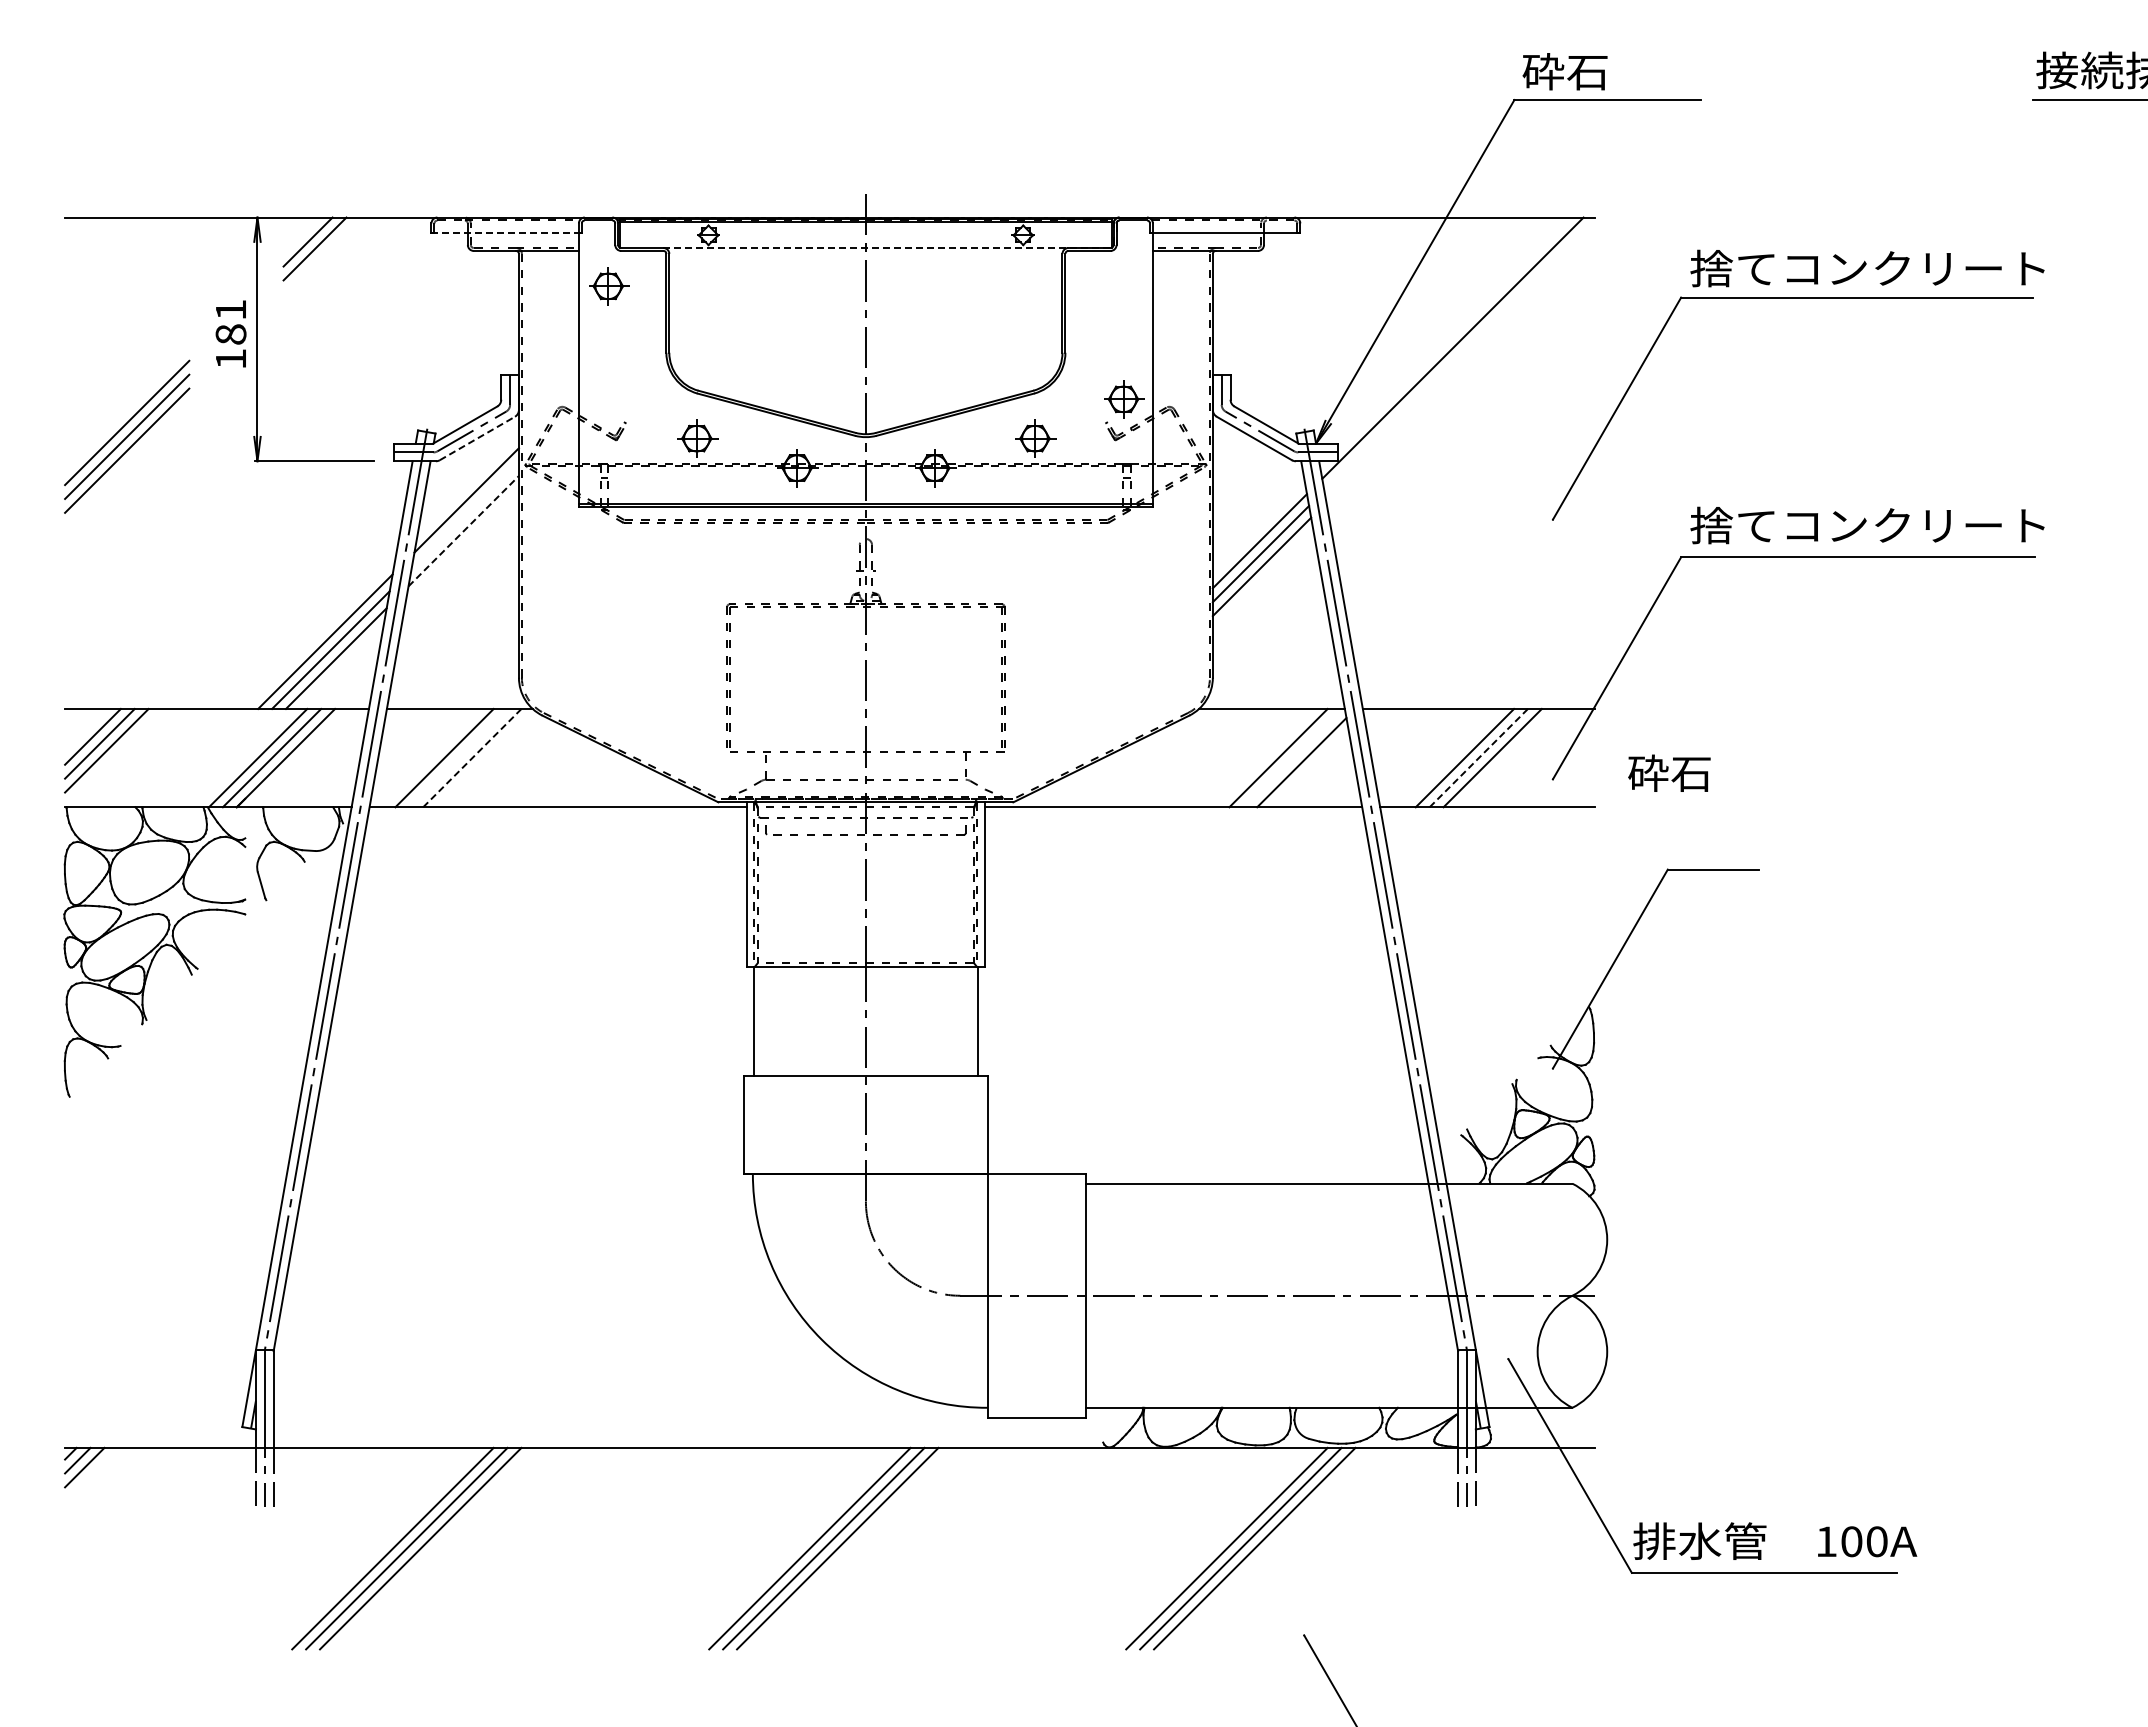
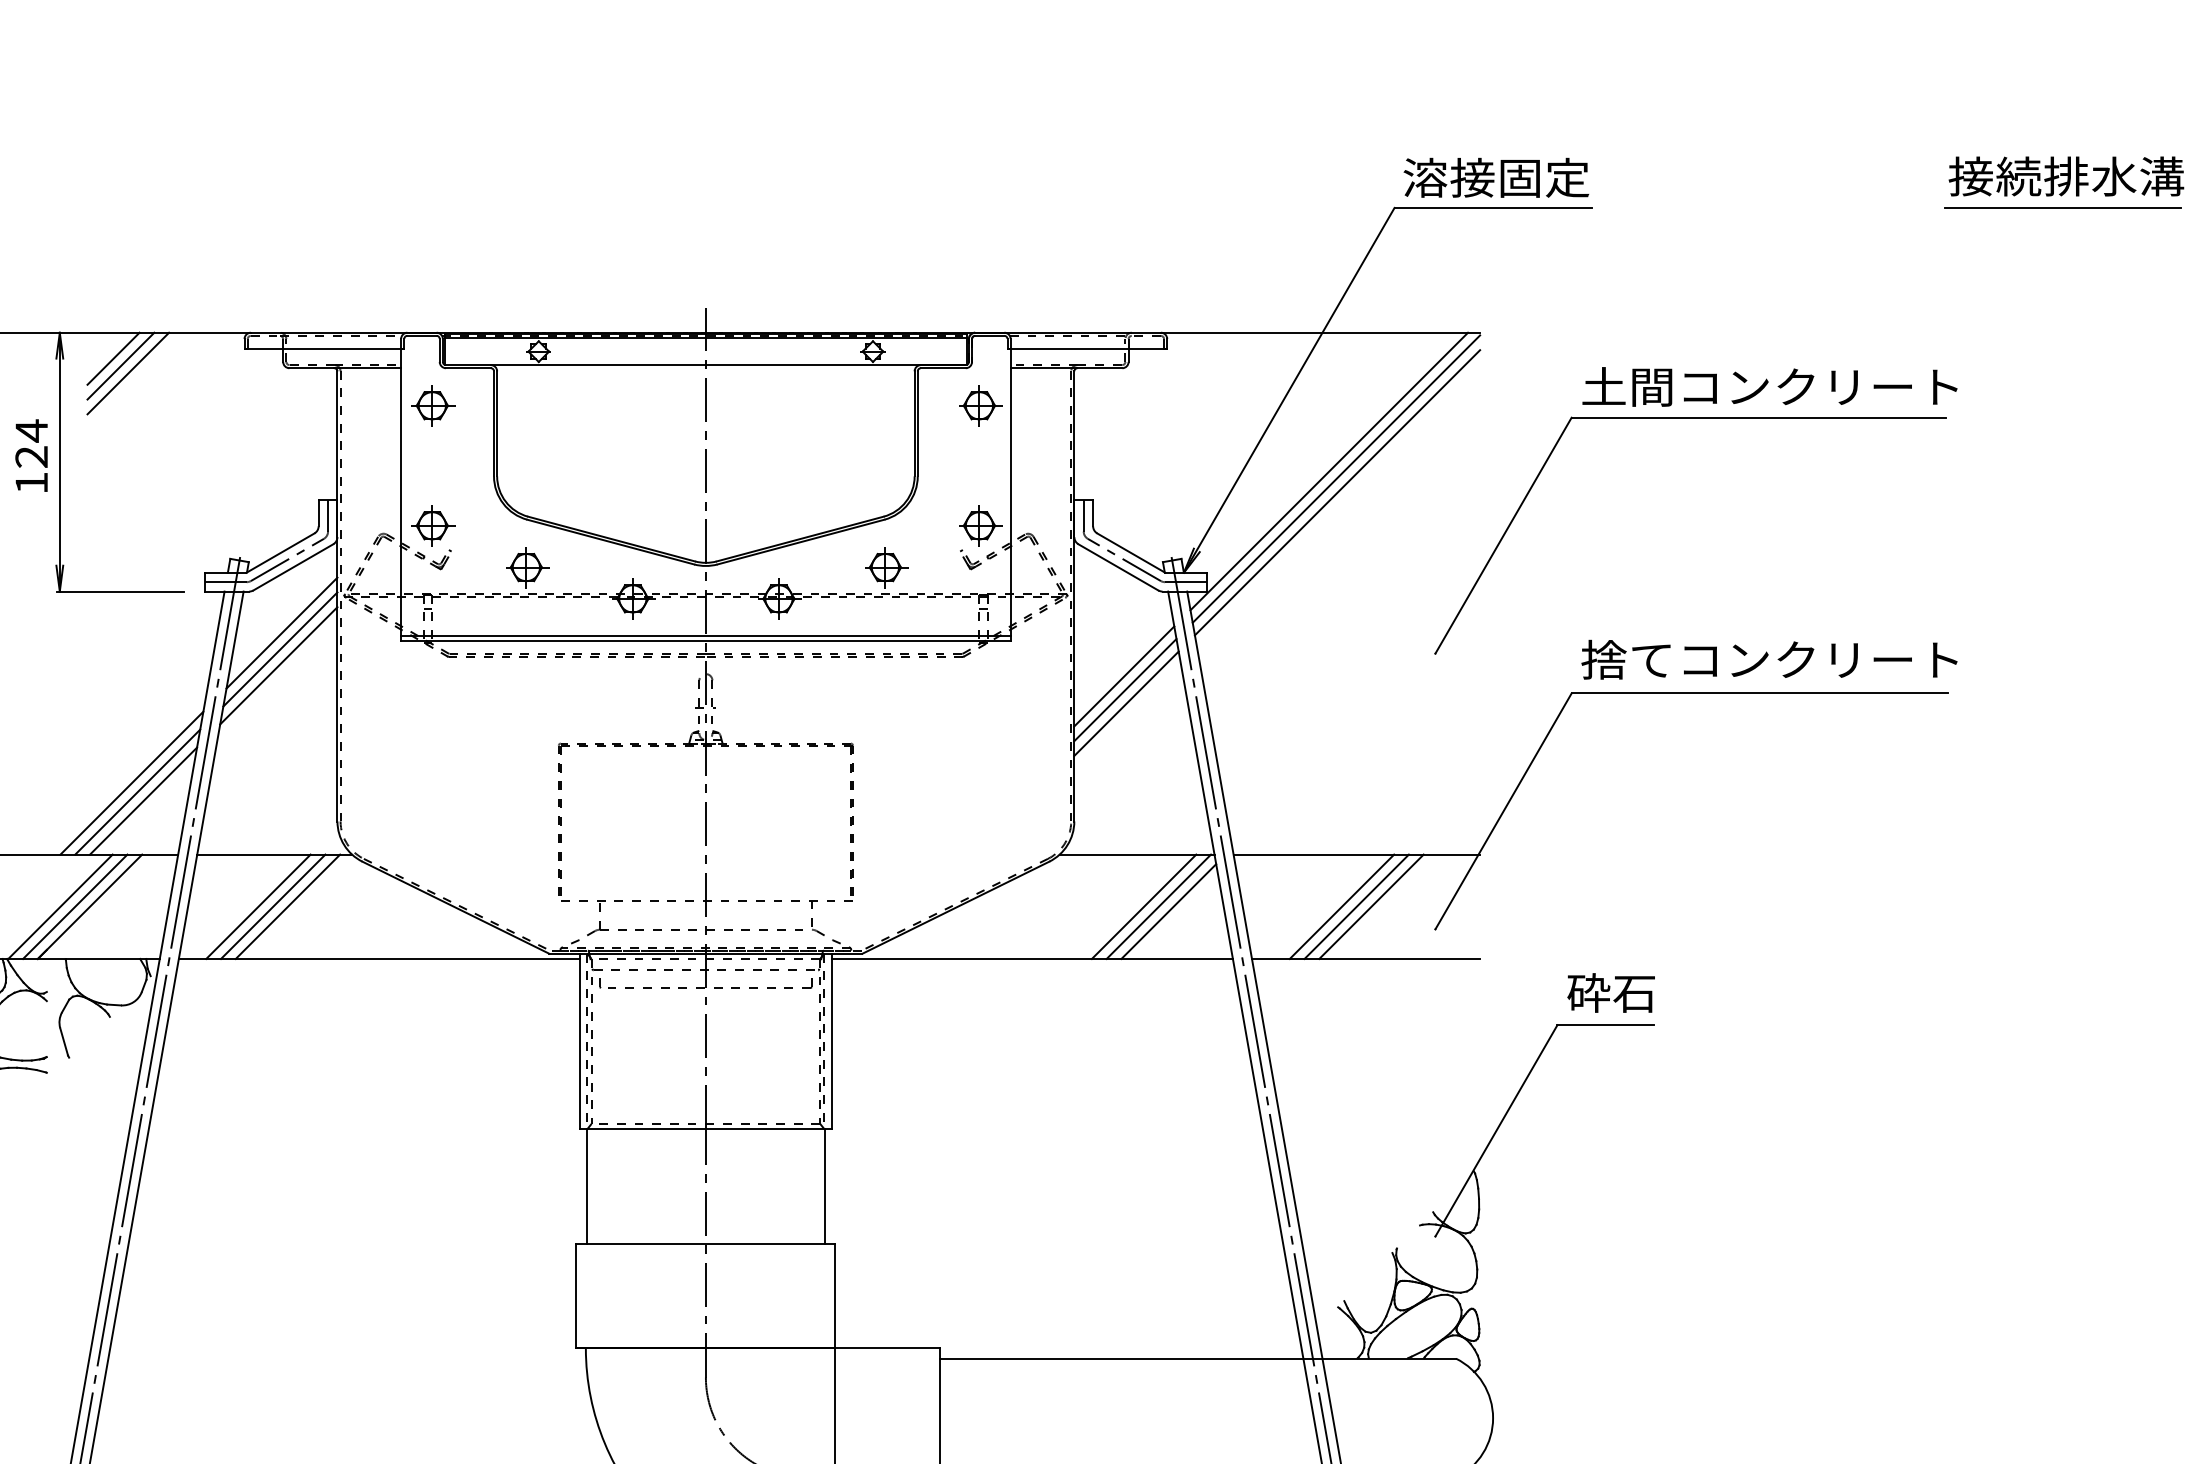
text: (1609, 71) -> (1495, 177), 砕石 -> 溶接固定
line: (505, 233) -> (323, 349), dashed -> solid
line: (887, 248) -> (728, 365), dashed -> solid
line: (321, 255) -> (127, 373), added
text: (1732, 268) -> (1626, 386), 捨てコンクリート -> 土間コンクリート
part: (1124, 286) -> (980, 405), added
text: (230, 321) -> (31, 443), 181 -> 124
line: (1459, 355) -> (1336, 479), added
line: (1460, 367) -> (1337, 491), added
part: (609, 399) -> (433, 525), added
line: (477, 438) -> (293, 567), dashed -> solid
line: (464, 515) -> (279, 649), added
line: (464, 530) -> (279, 665), dashed -> solid
line: (458, 757) -> (273, 906), added
line: (1292, 757) -> (1158, 906), added
line: (1479, 757) -> (1357, 906), dashed -> solid
line: (471, 758) -> (287, 907), dashed -> solid
text: (1669, 772) -> (1611, 992), moved

